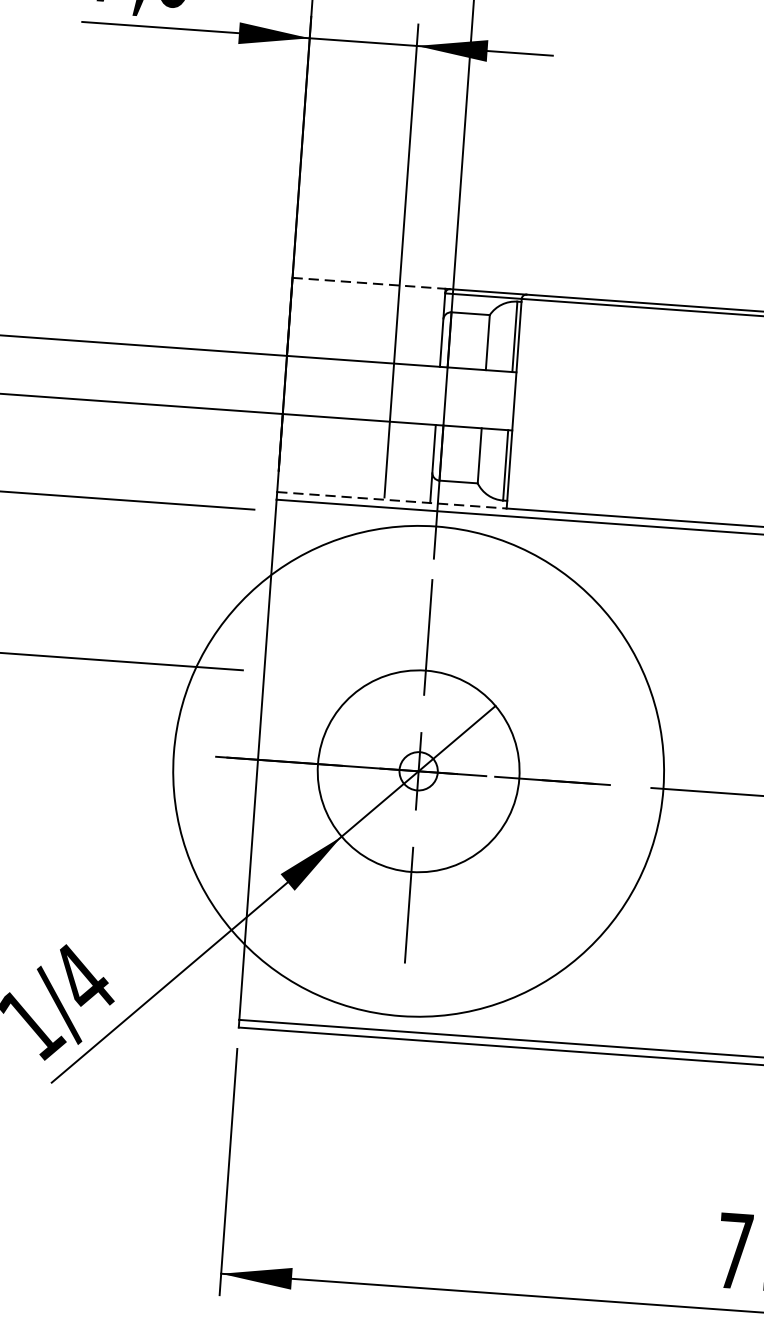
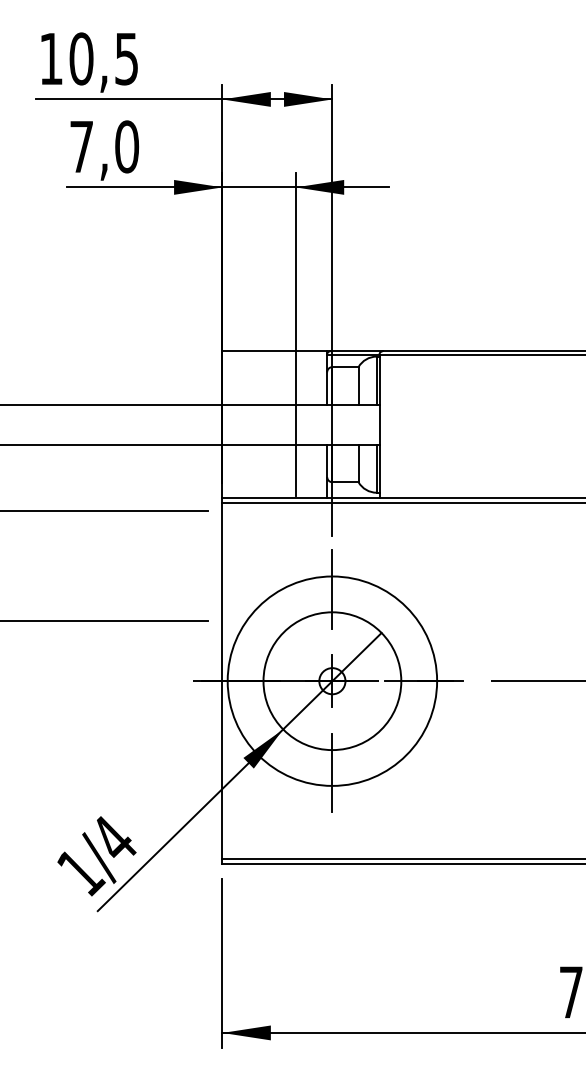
line: (370, 283) -> (275, 351), dashed -> solid
line: (392, 499) -> (301, 497), dashed -> solid
circle: (418, 770) -> (332, 680), size x0.62

